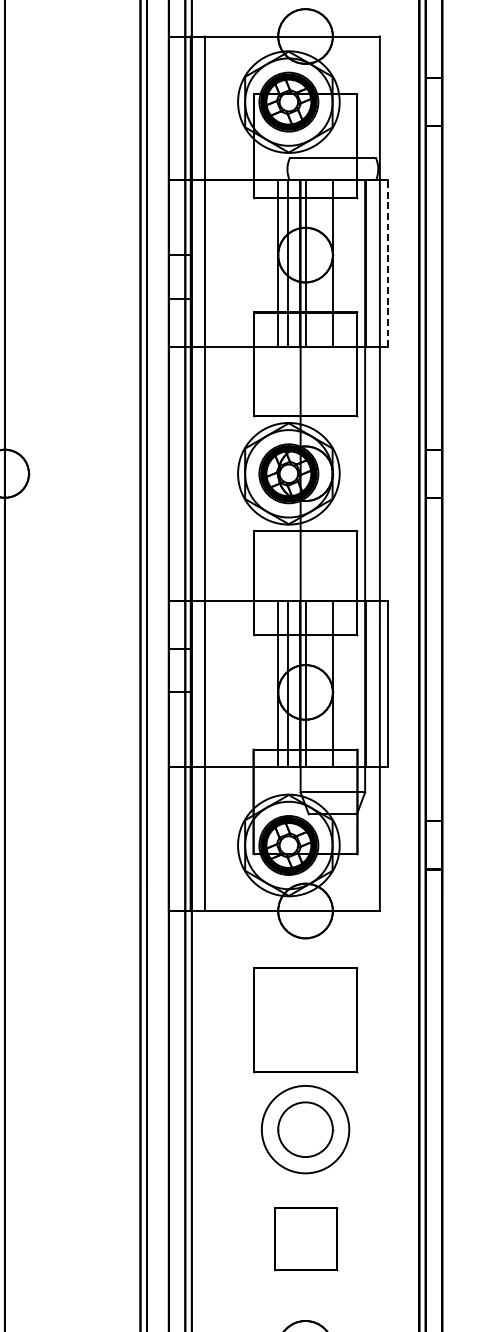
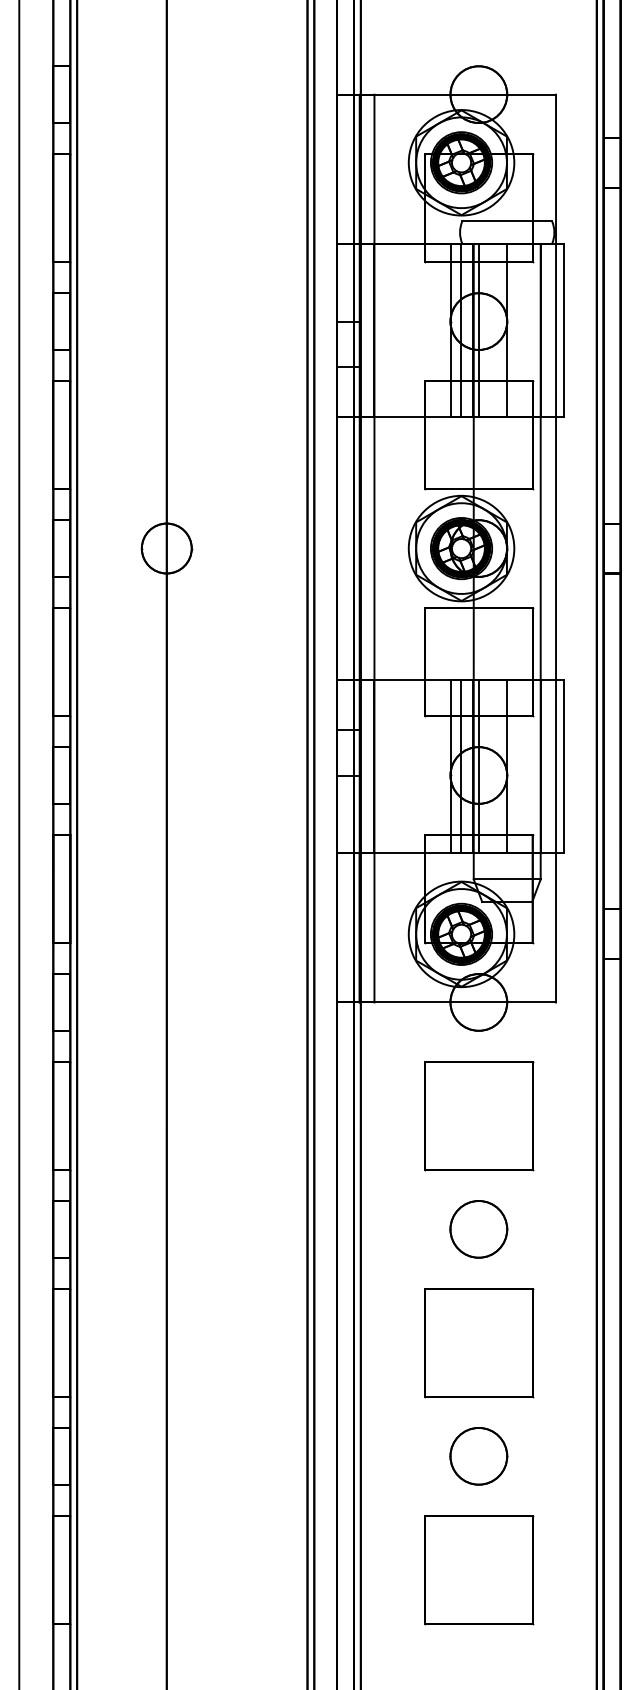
line: (387, 263) -> (563, 330), dashed -> solid
circle: (305, 1128) -> (478, 1228), size x0.62
part: (306, 1239) -> (479, 1343), size x1.67

